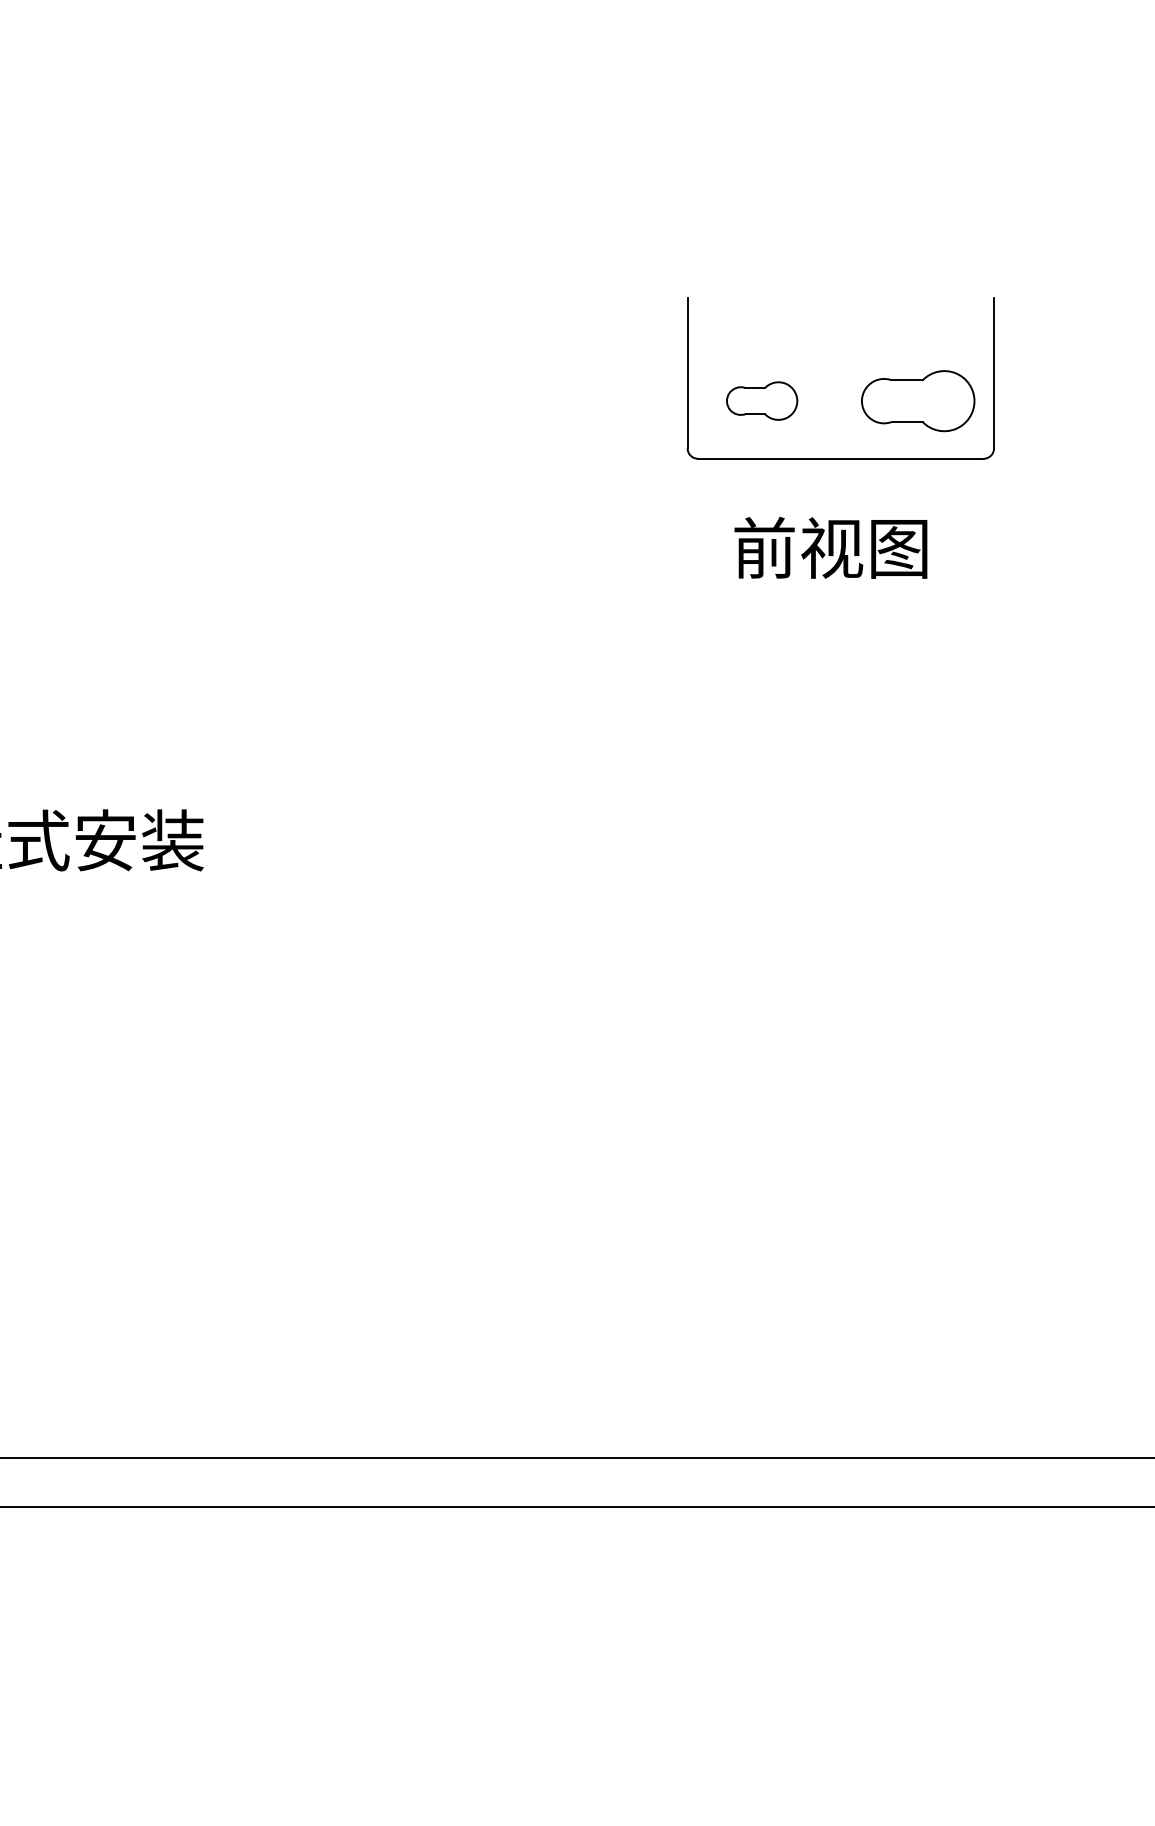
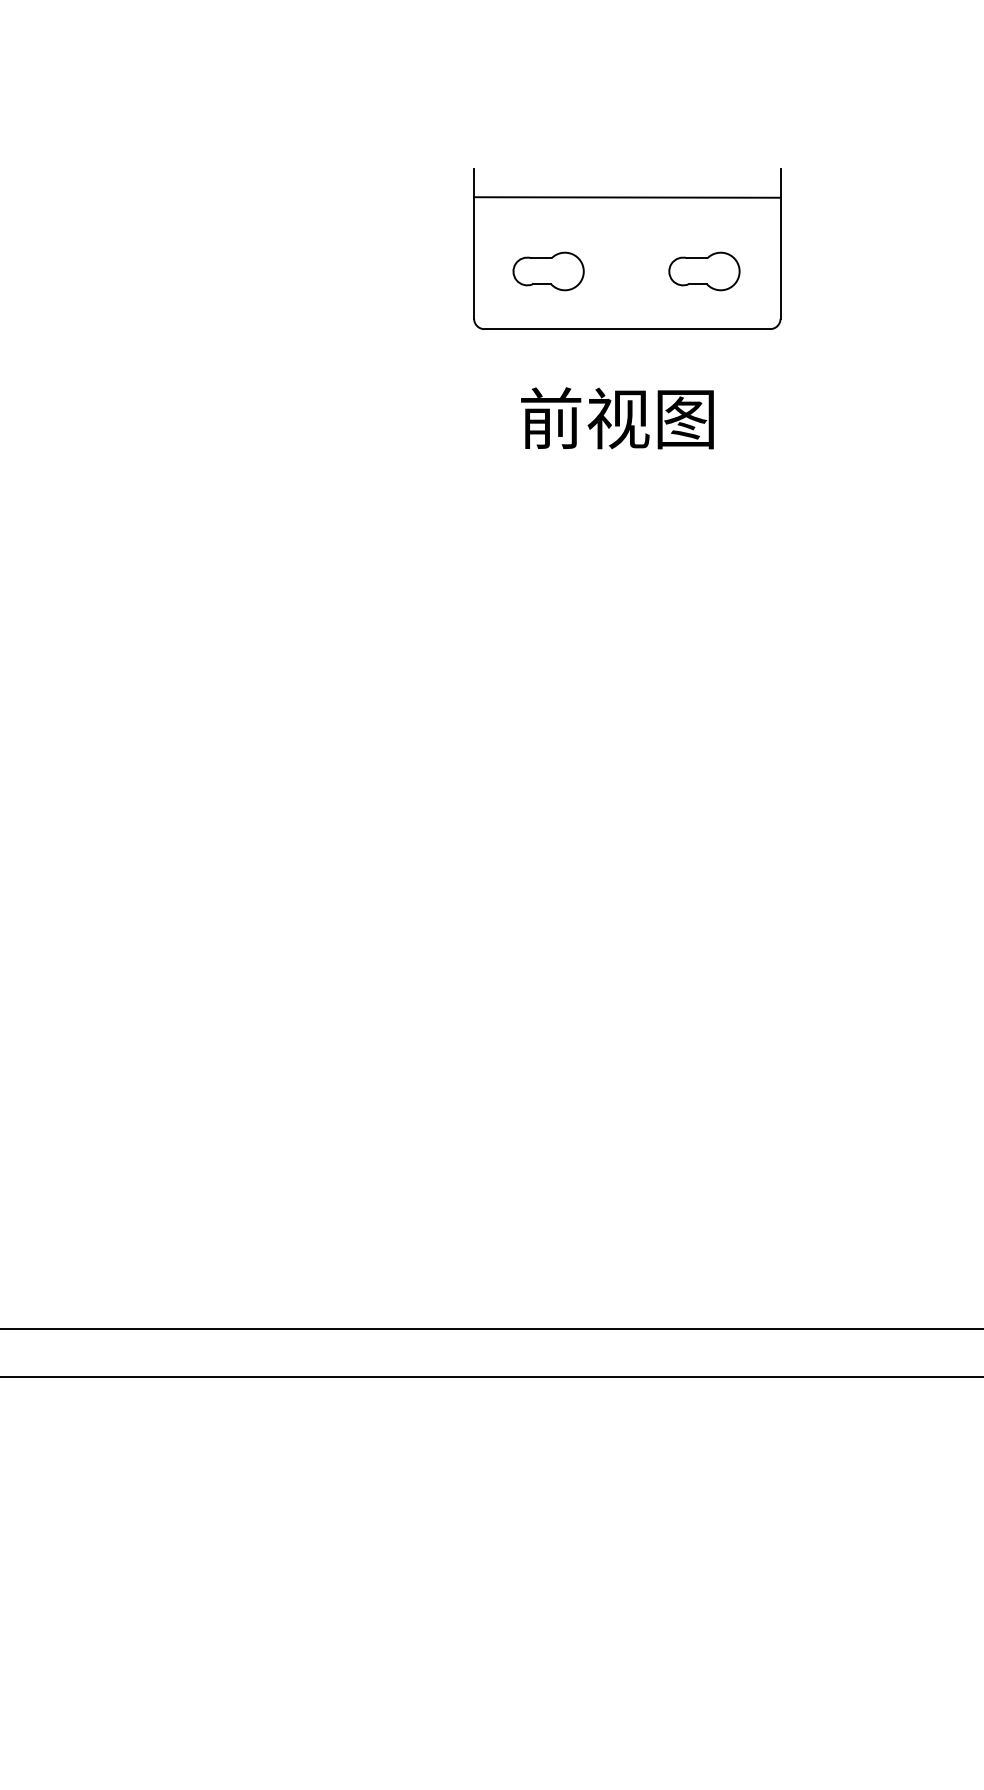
line: (840, 326) -> (627, 196), added
part: (917, 400) -> (704, 270), size x0.62

